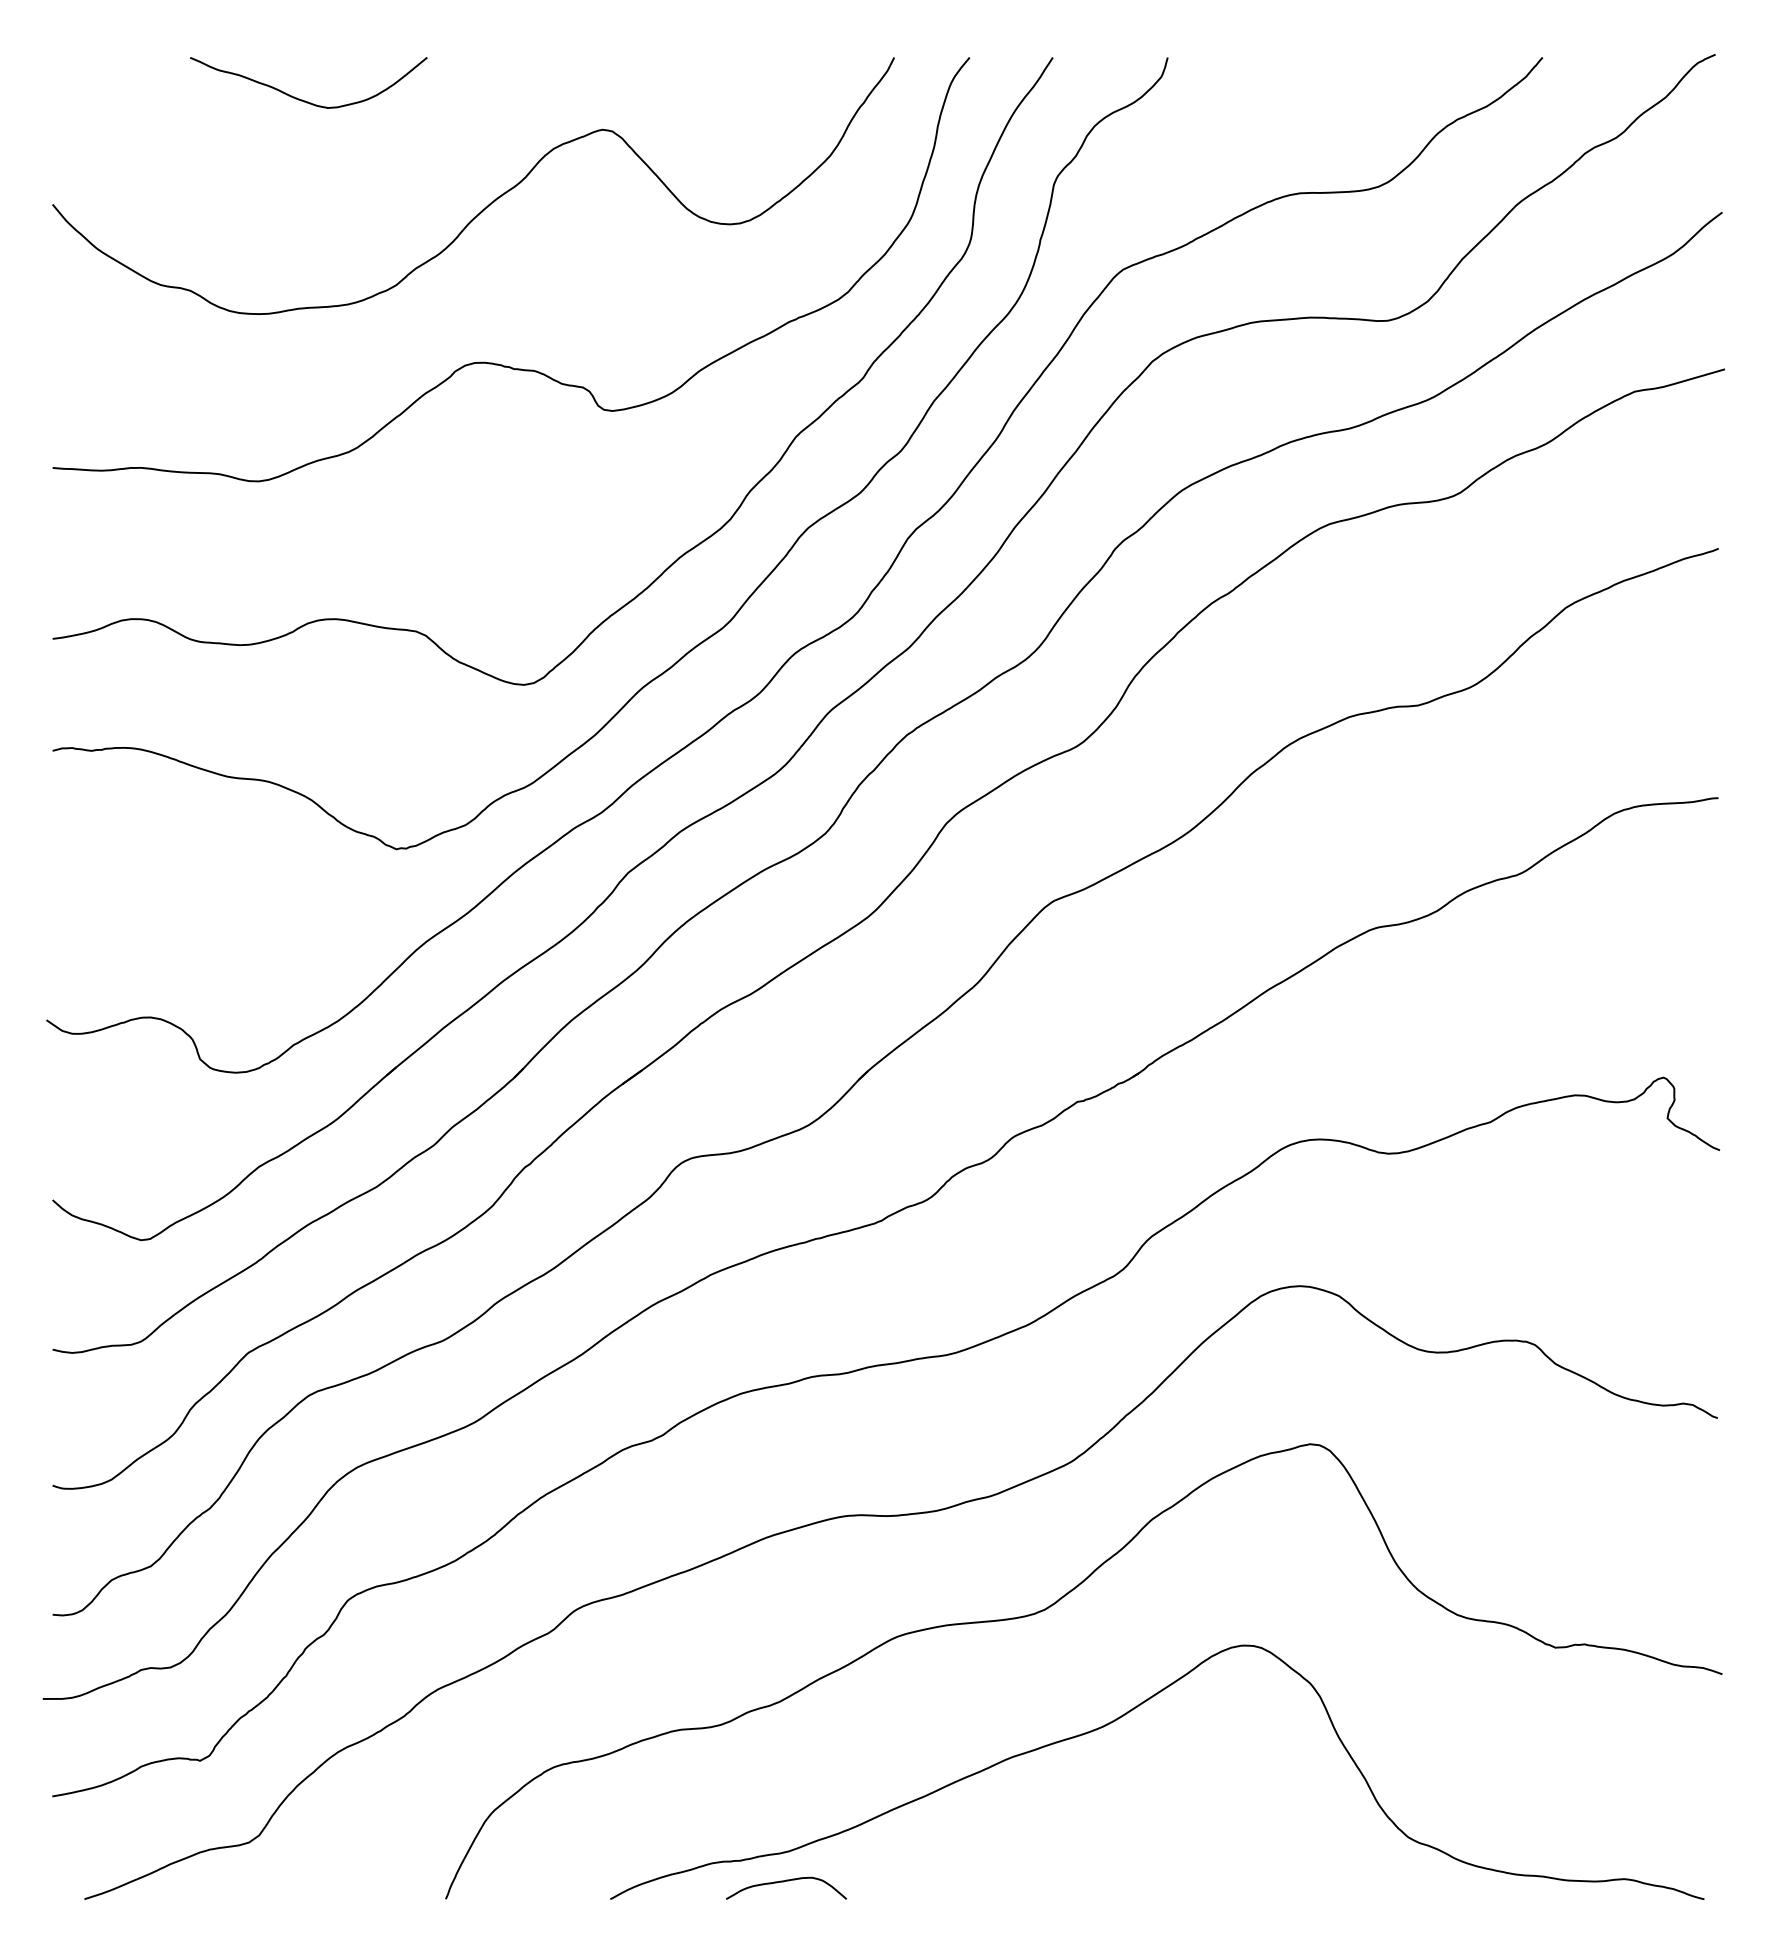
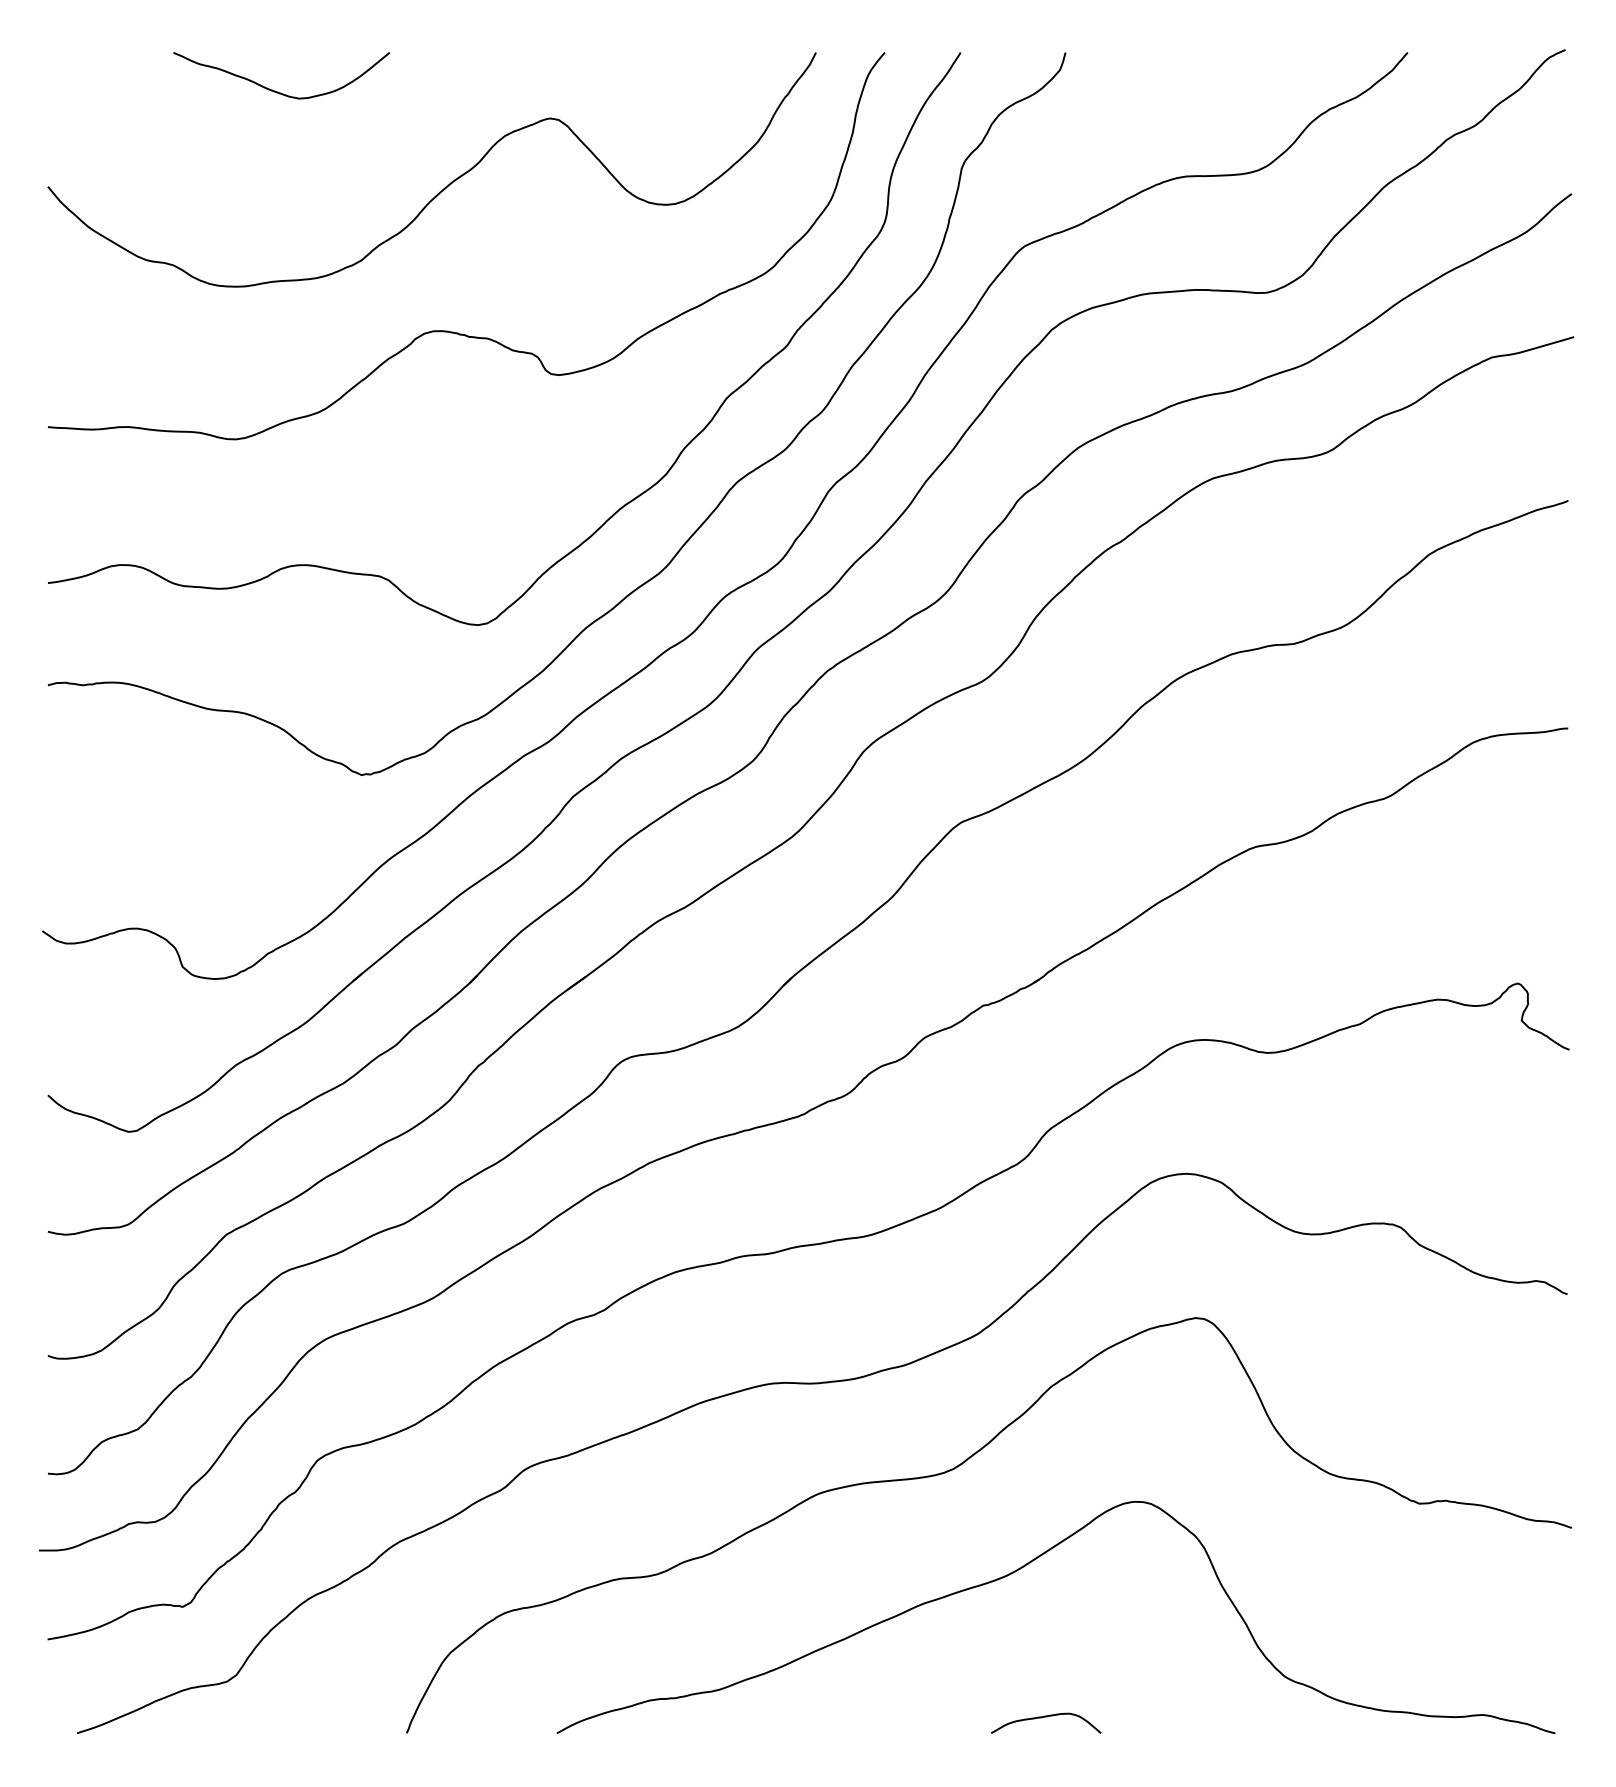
curve: (783, 1882) -> (1043, 1718), moved

